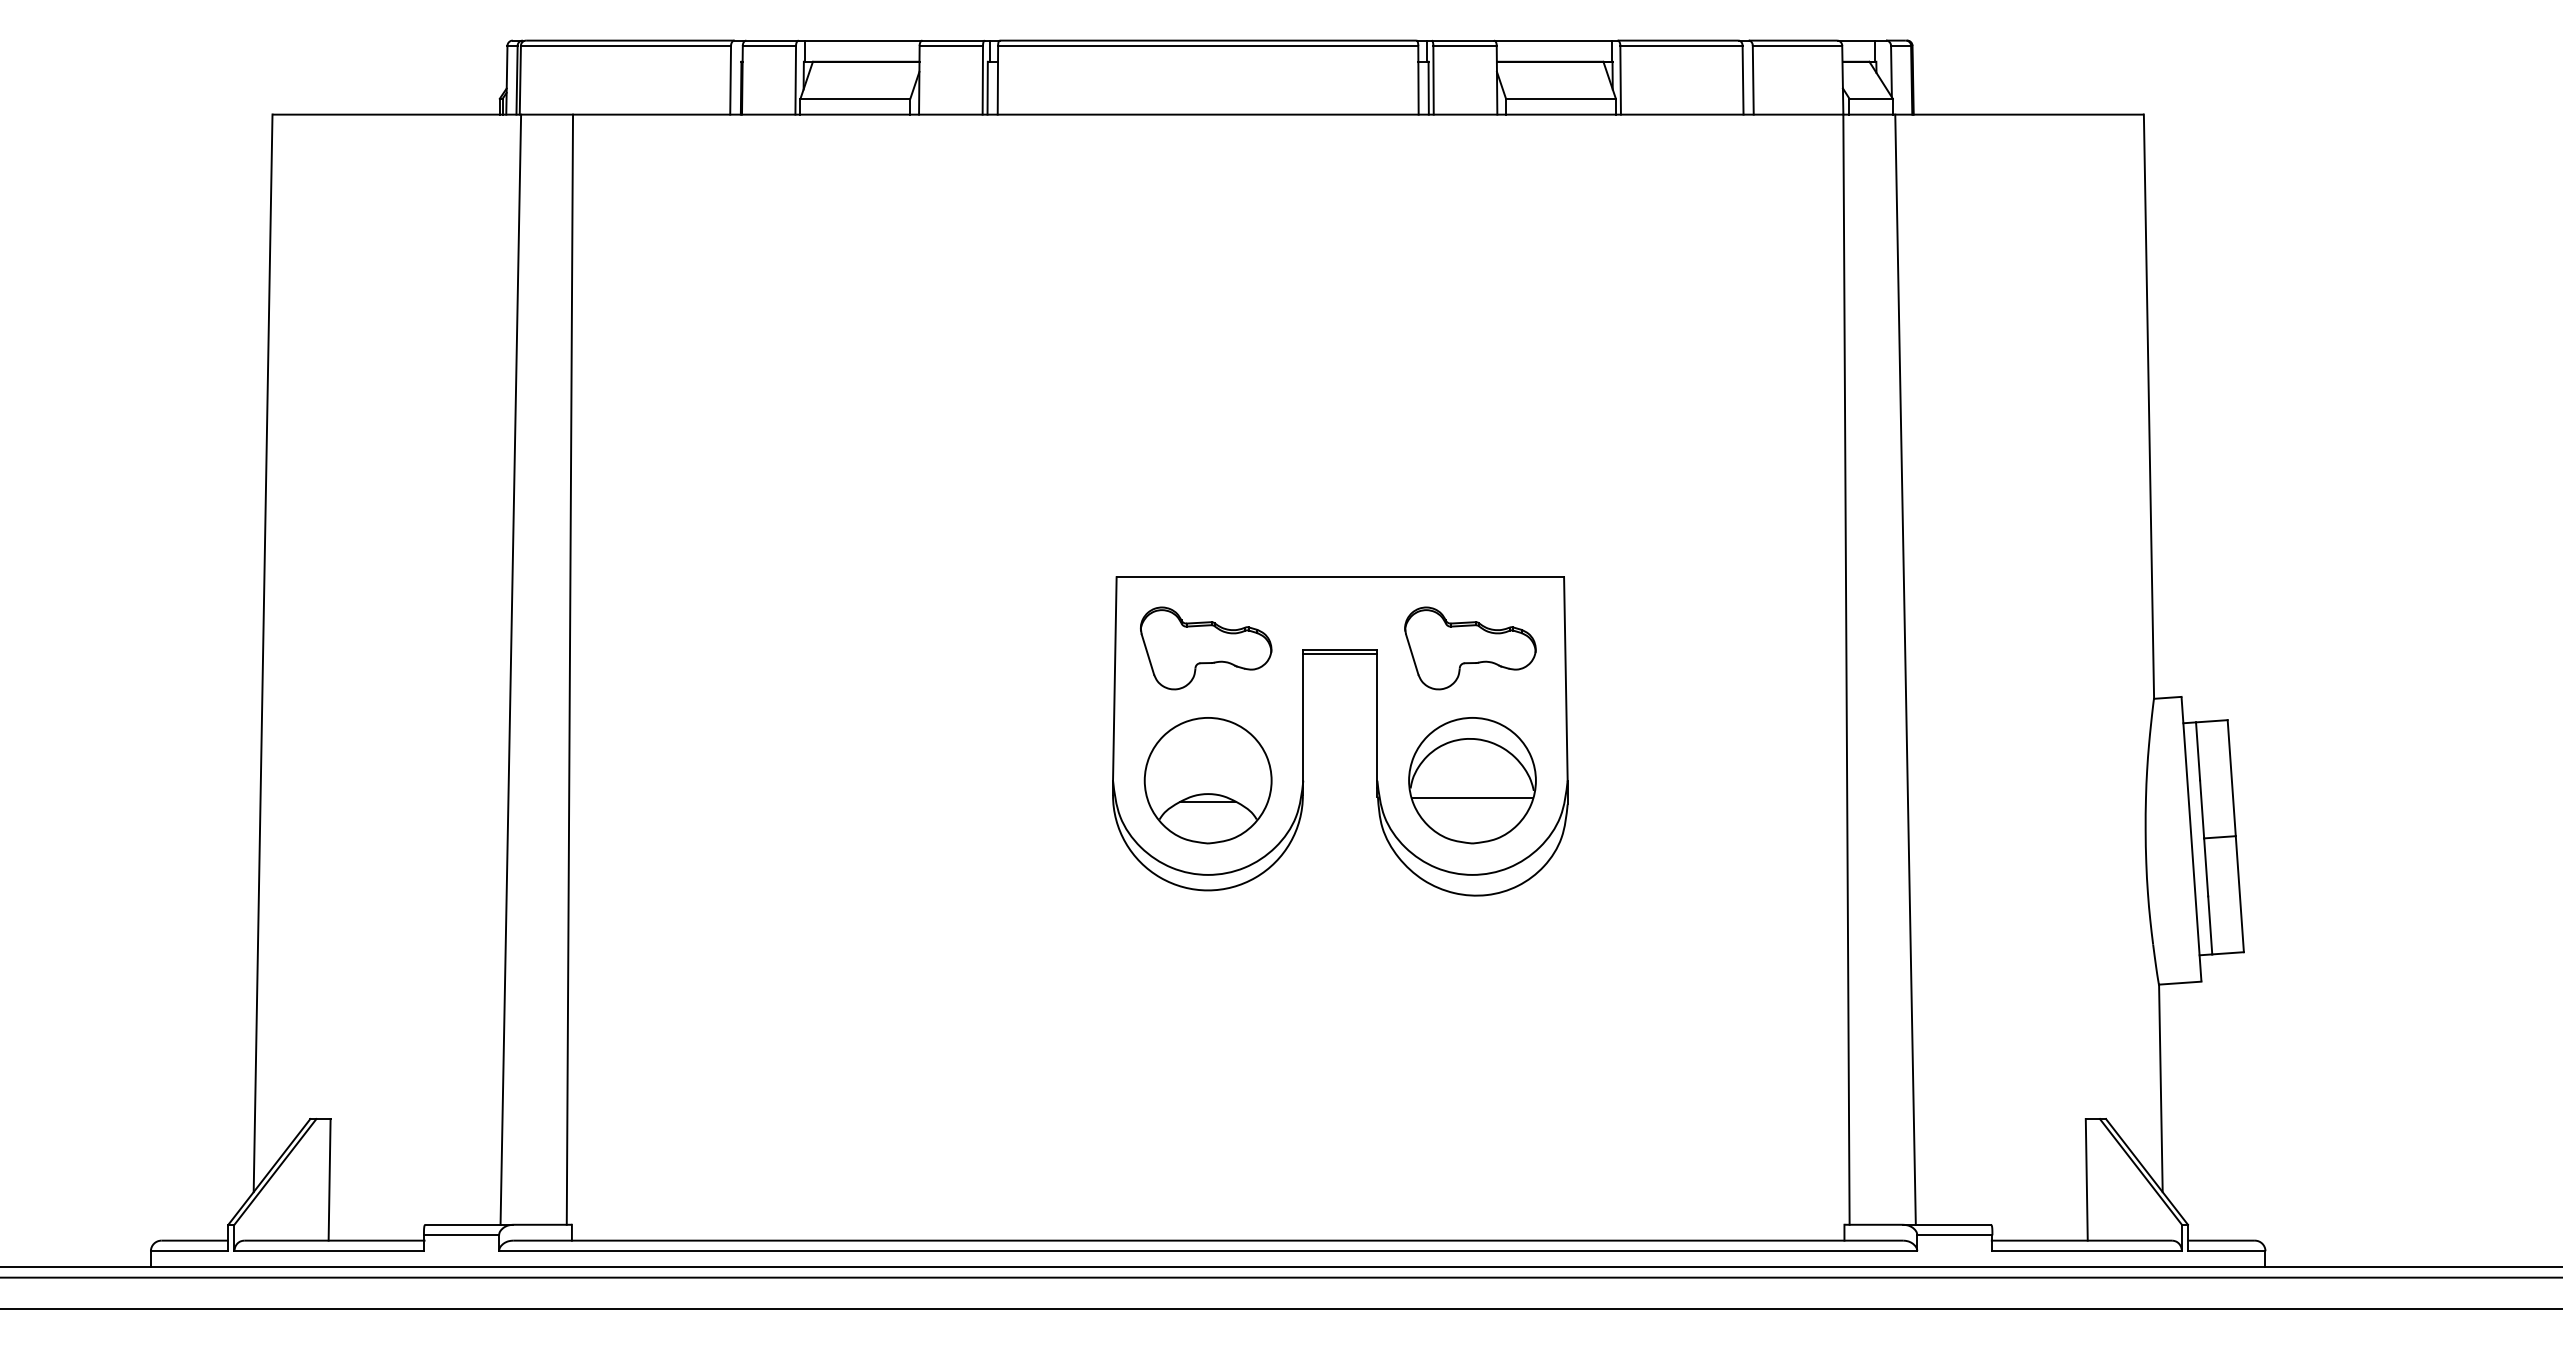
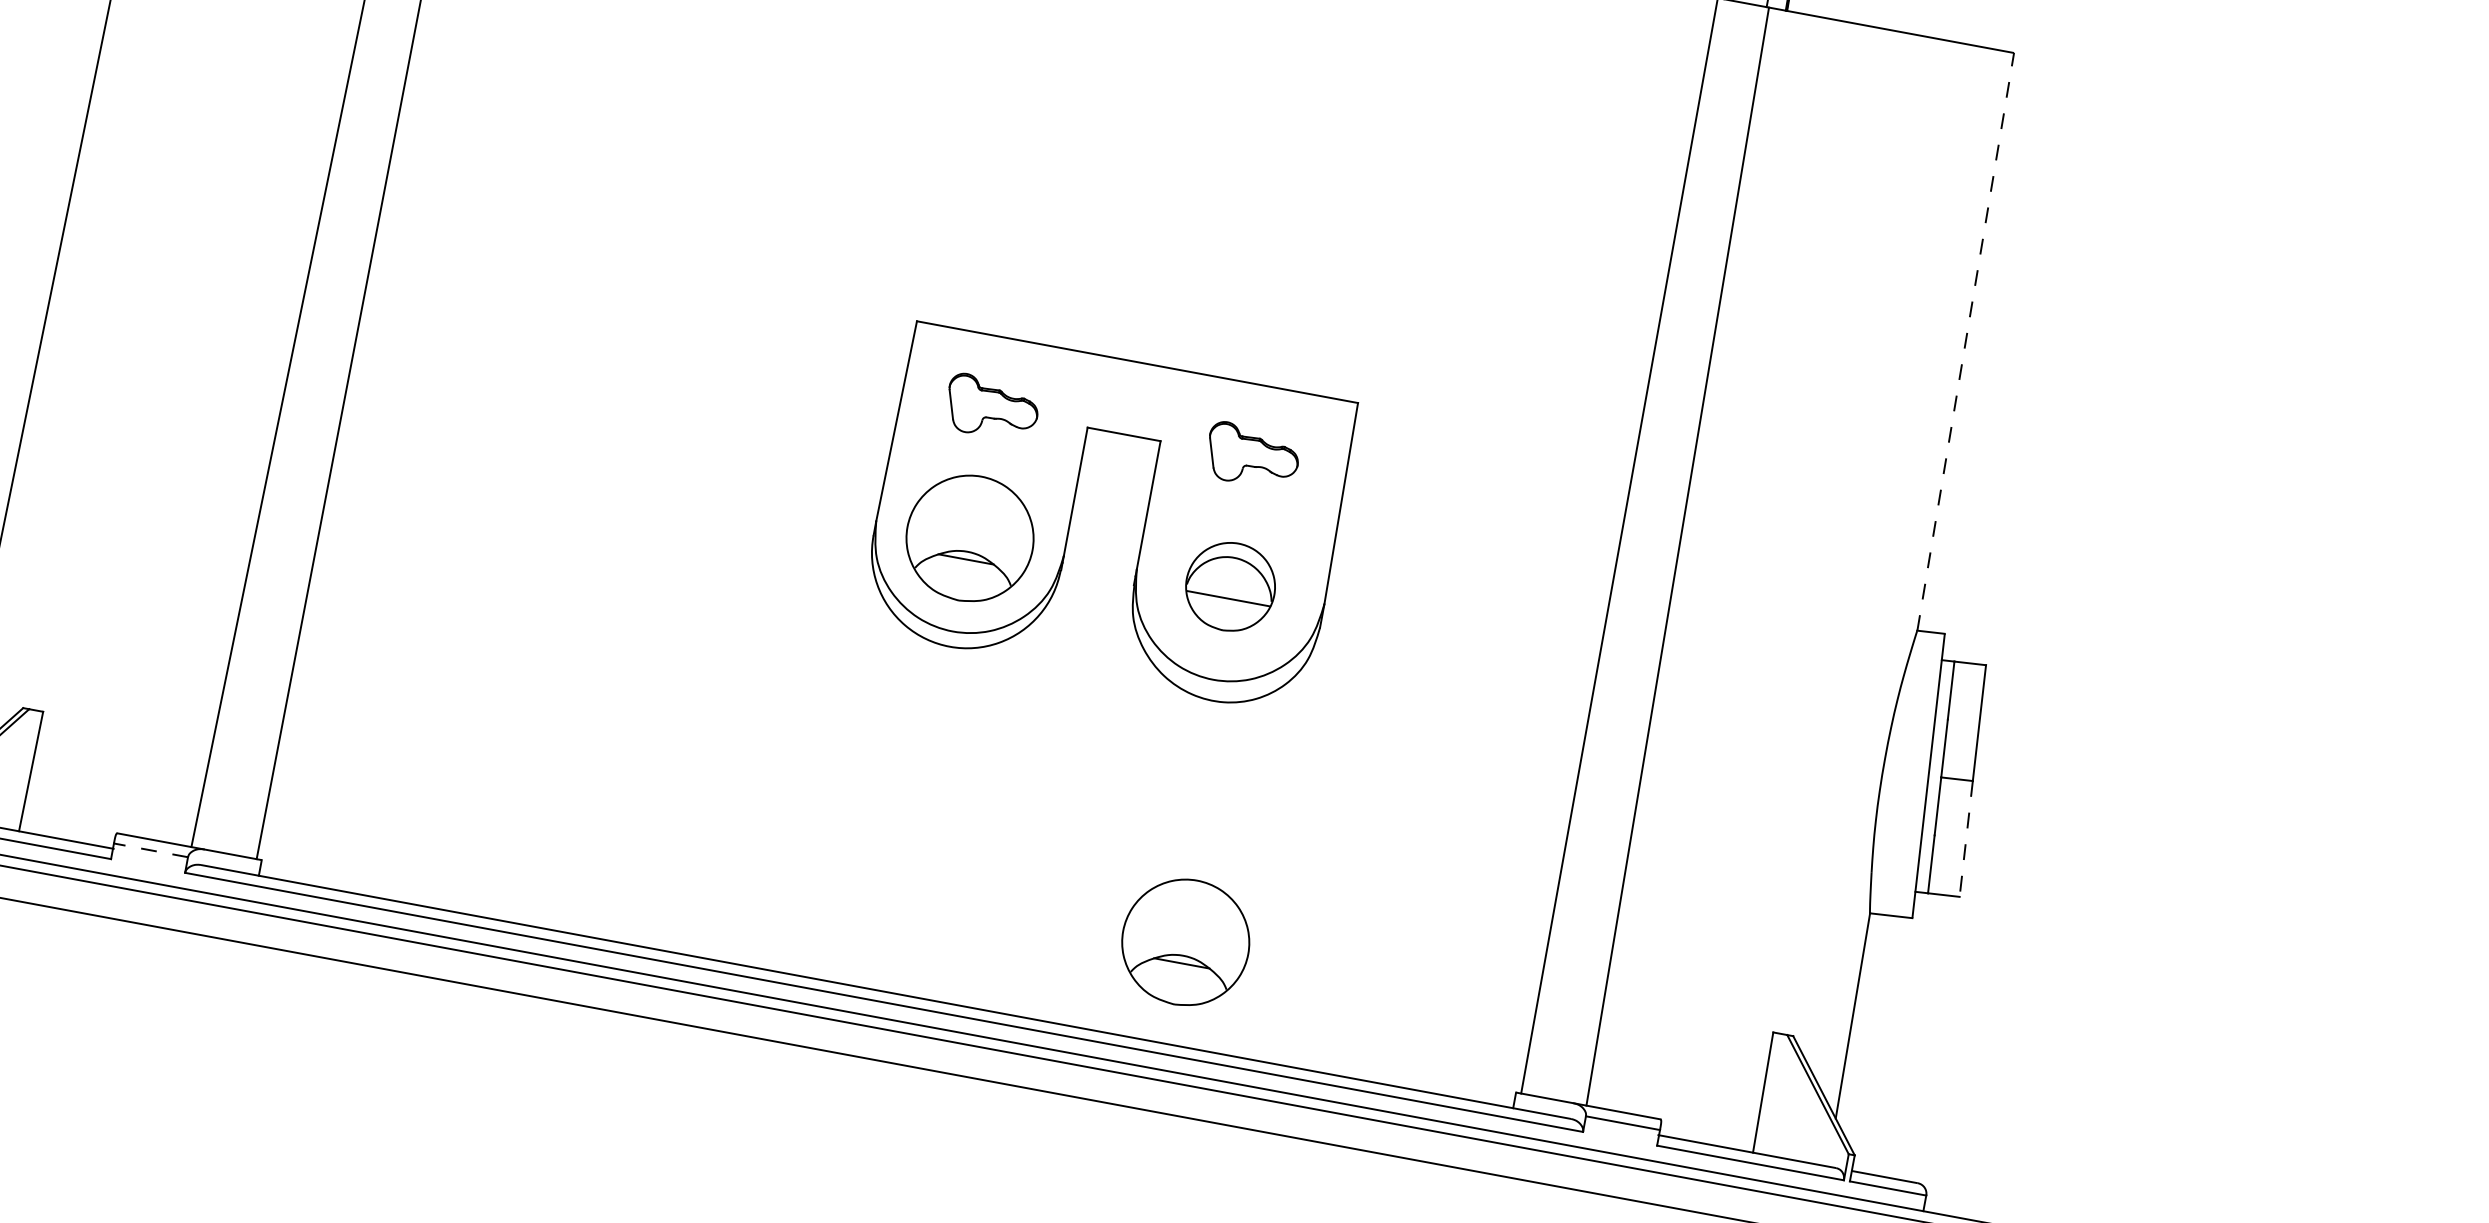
line: (2148, 406) -> (1965, 341), solid -> dashed
part: (1206, 648) -> (992, 407), size x0.7
part: (1470, 648) -> (1252, 456), size x0.7
line: (1340, 654) -> (1123, 438), removed
part: (1472, 780) -> (1230, 586), size x0.7
line: (2239, 894) -> (1965, 839), solid -> dashed
part: (1492, 1137) -> (1185, 942), added
line: (461, 1235) -> (150, 850), solid -> dashed

